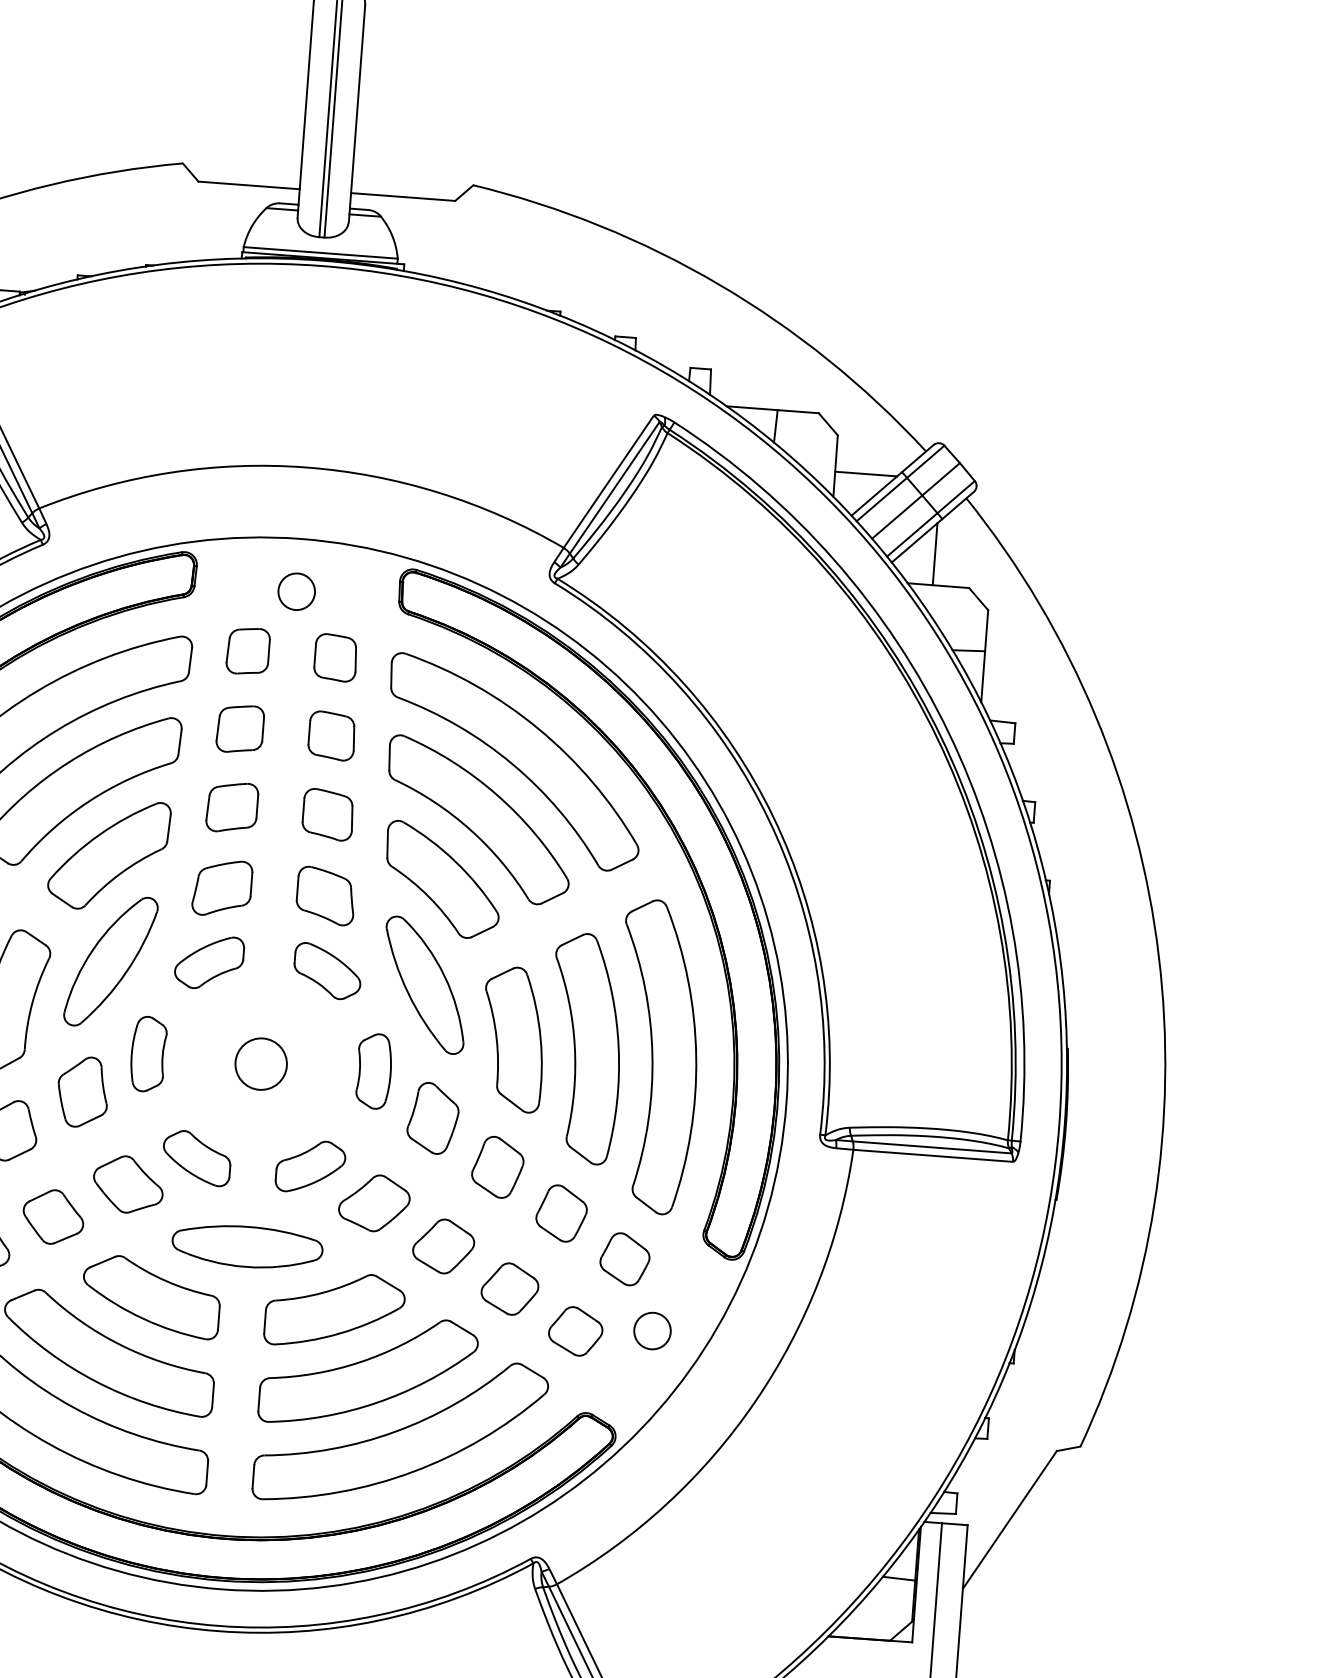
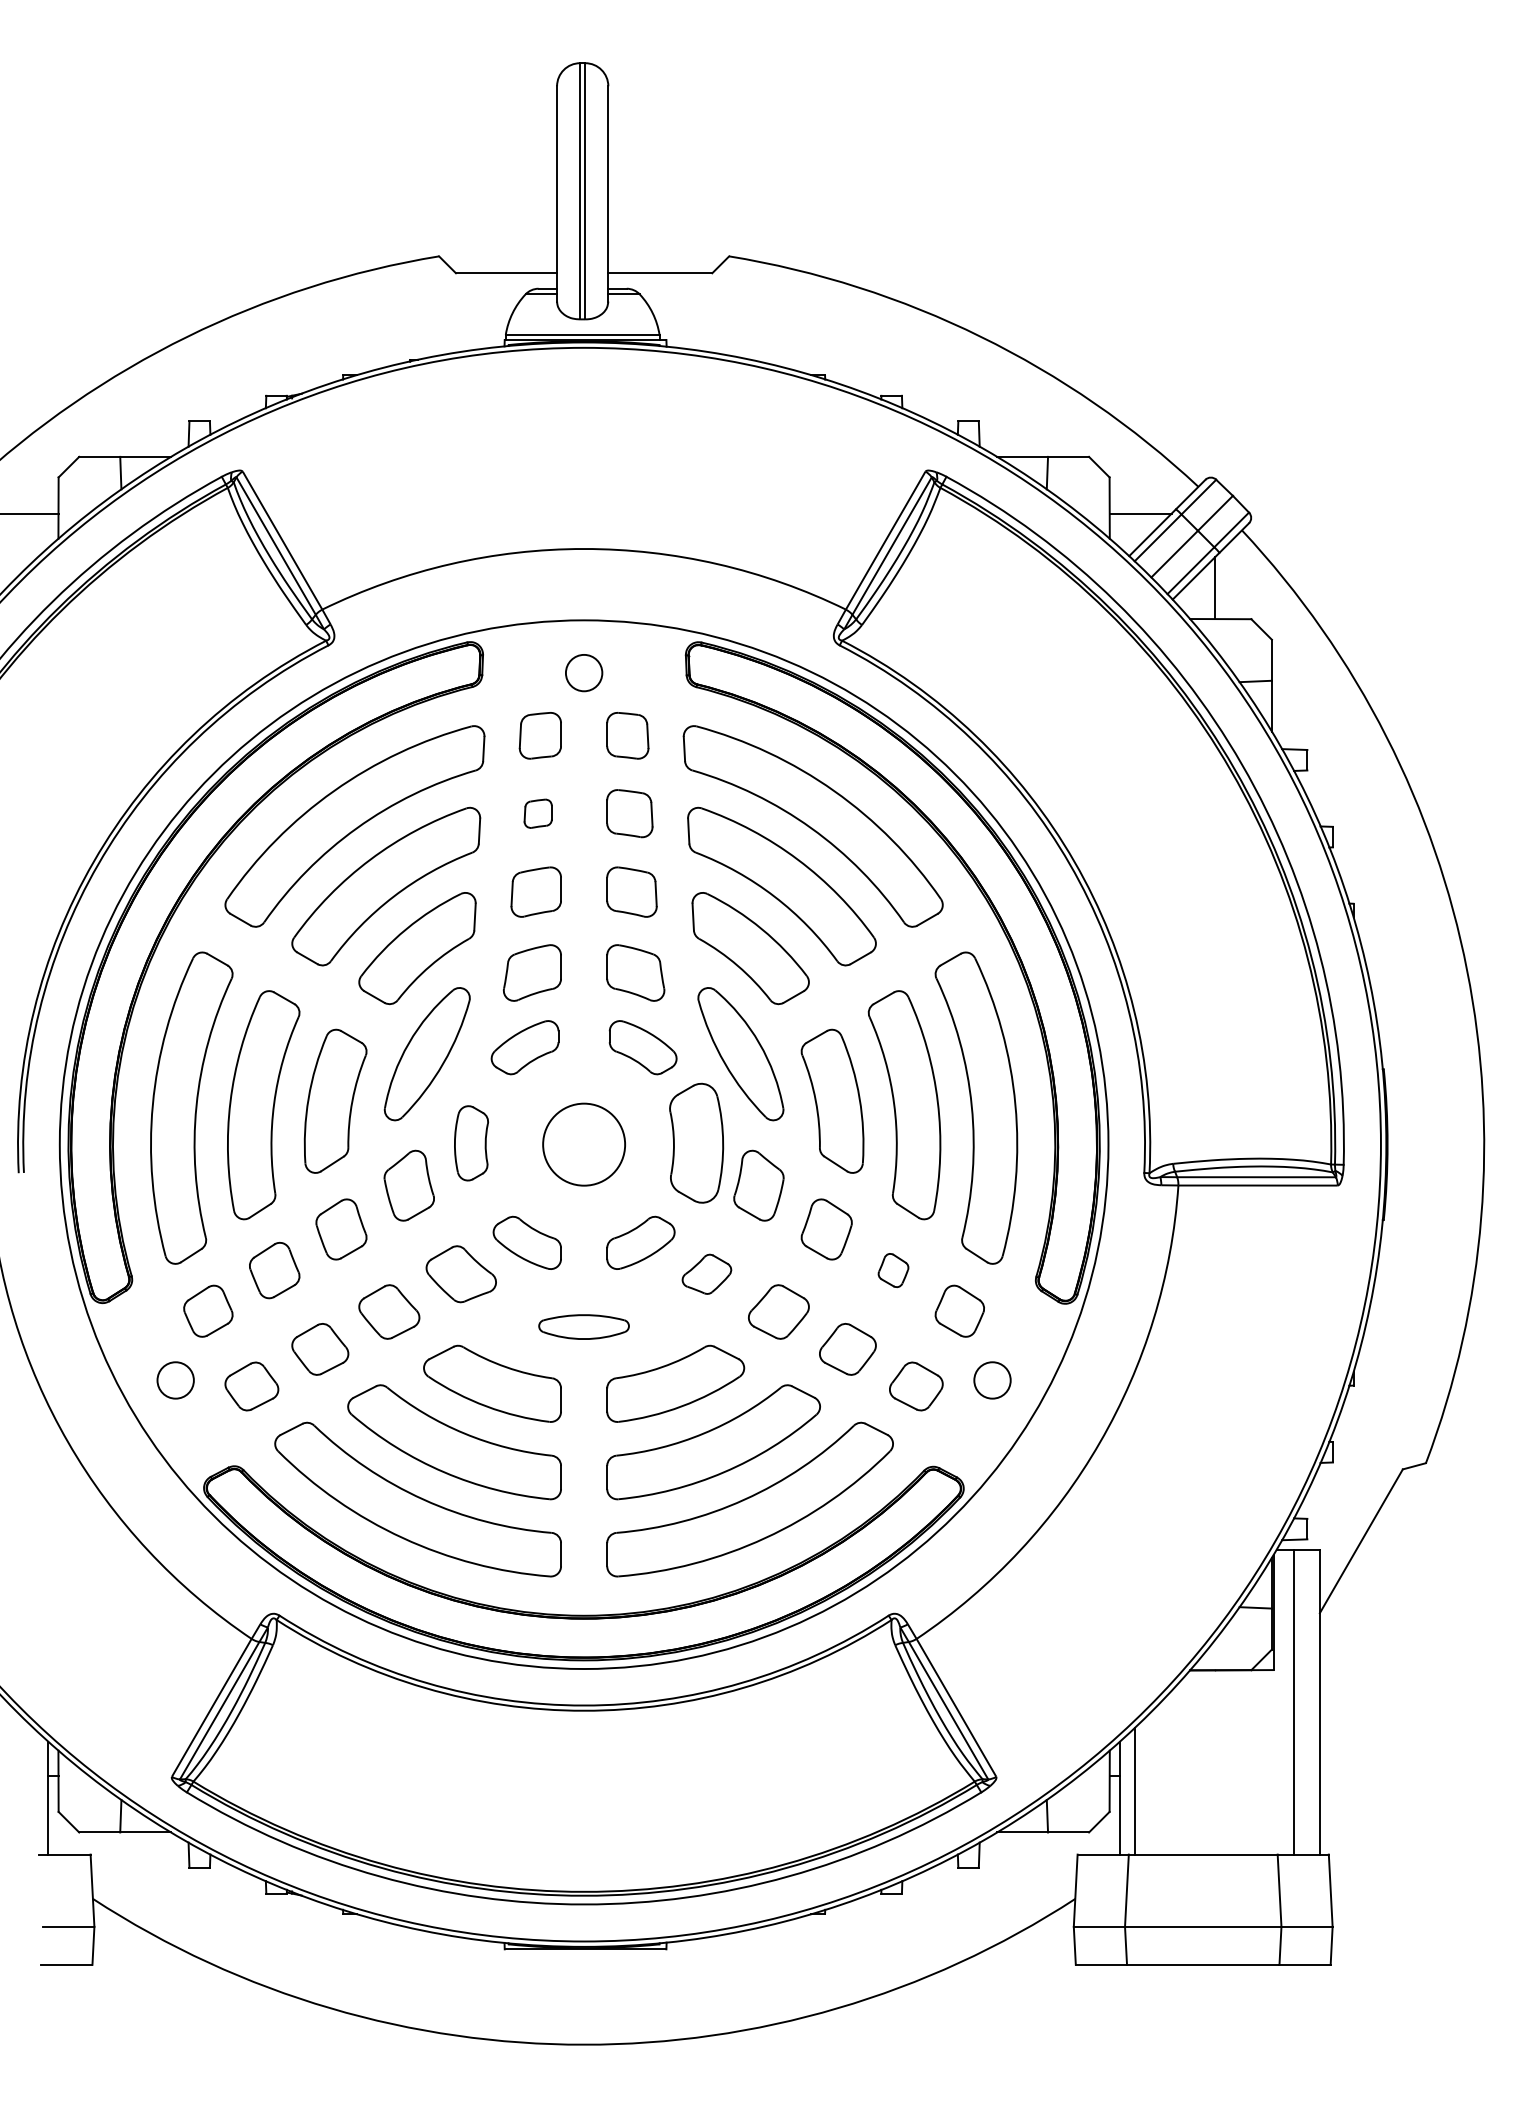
part: (239, 728) -> (537, 813), size x0.6
circle: (260, 1063) -> (583, 1144), size x1.6
part: (373, 1071) -> (696, 1143), size x1.6
part: (374, 1203) -> (706, 1274), size x0.7
part: (561, 1213) -> (893, 1270), size x0.6
part: (246, 1246) -> (583, 1326), size x0.6

